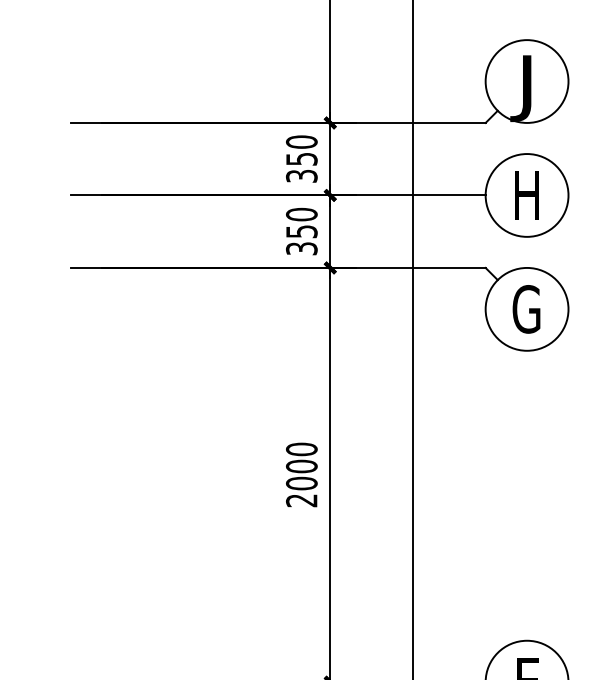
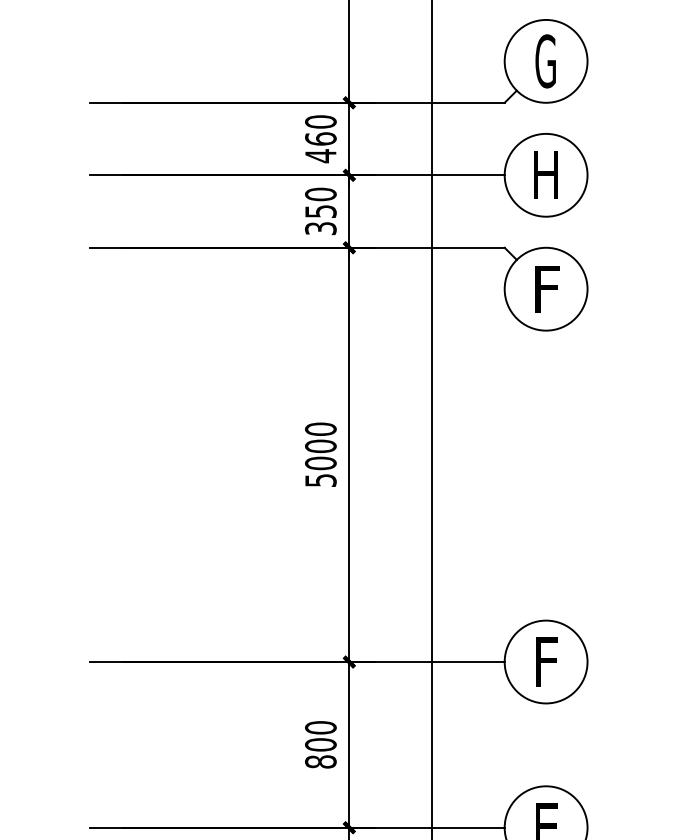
text: (523, 87) -> (542, 67), J -> G
text: (301, 167) -> (320, 147), 350 -> 460
text: (526, 308) -> (545, 288), G -> F
text: (301, 500) -> (320, 480), 2000 -> 5000

